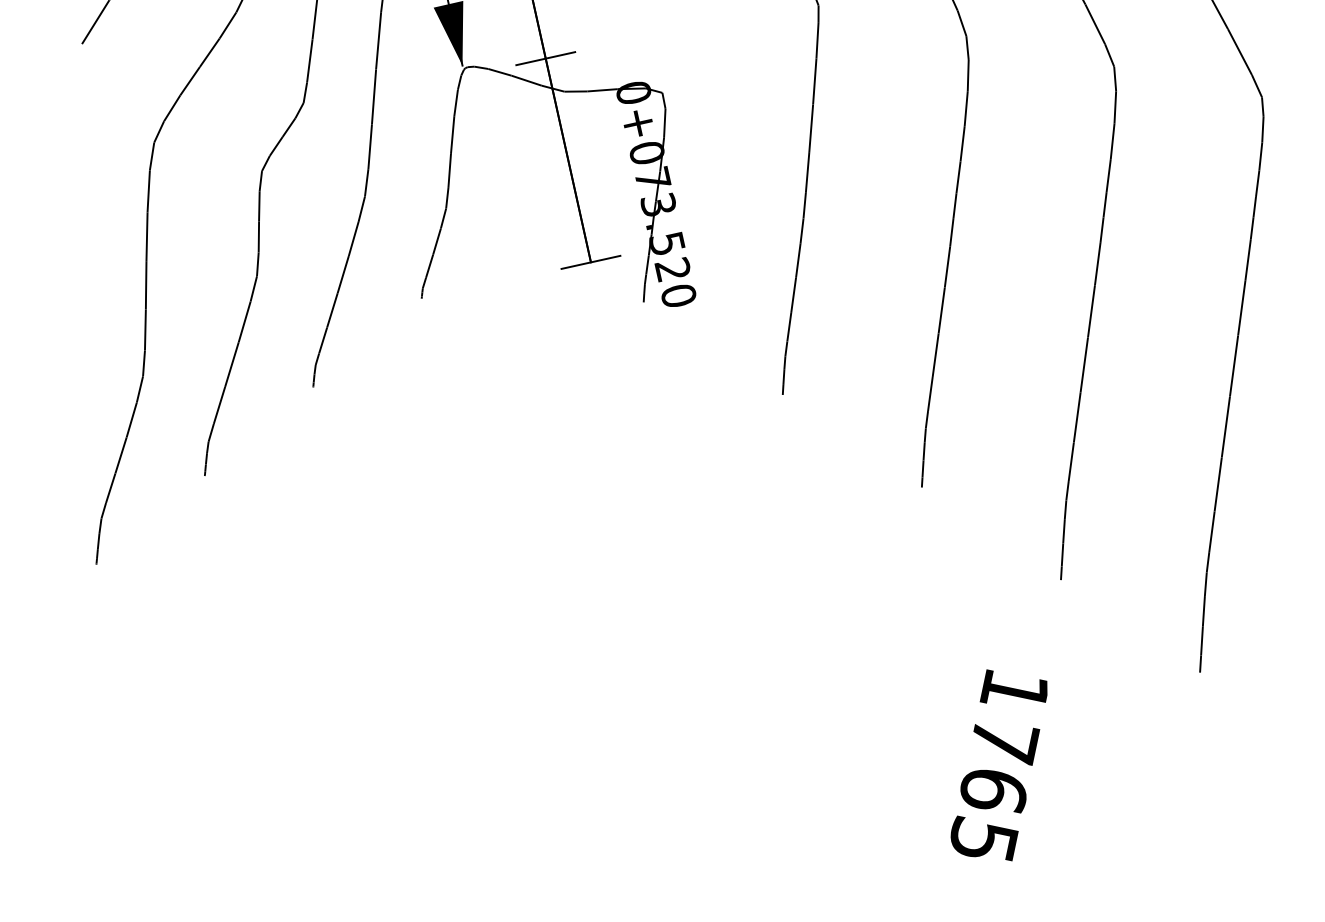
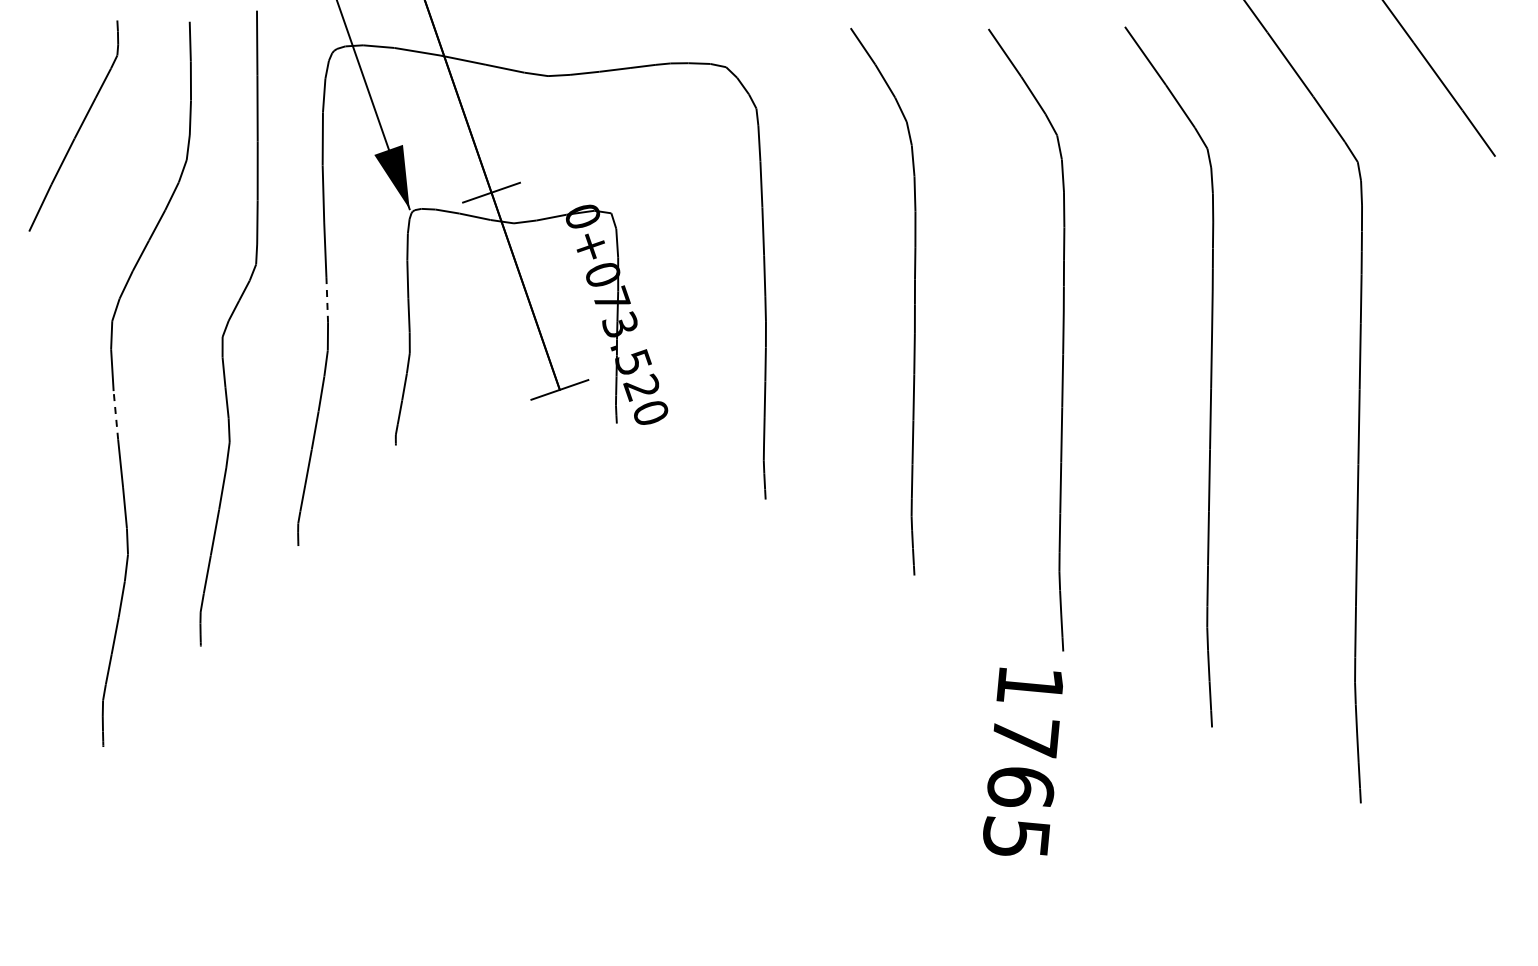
line: (370, 145) -> (327, 299), solid -> dashed
line: (146, 235) -> (115, 414), solid -> dashed
text: (998, 765) -> (1022, 761), moved

